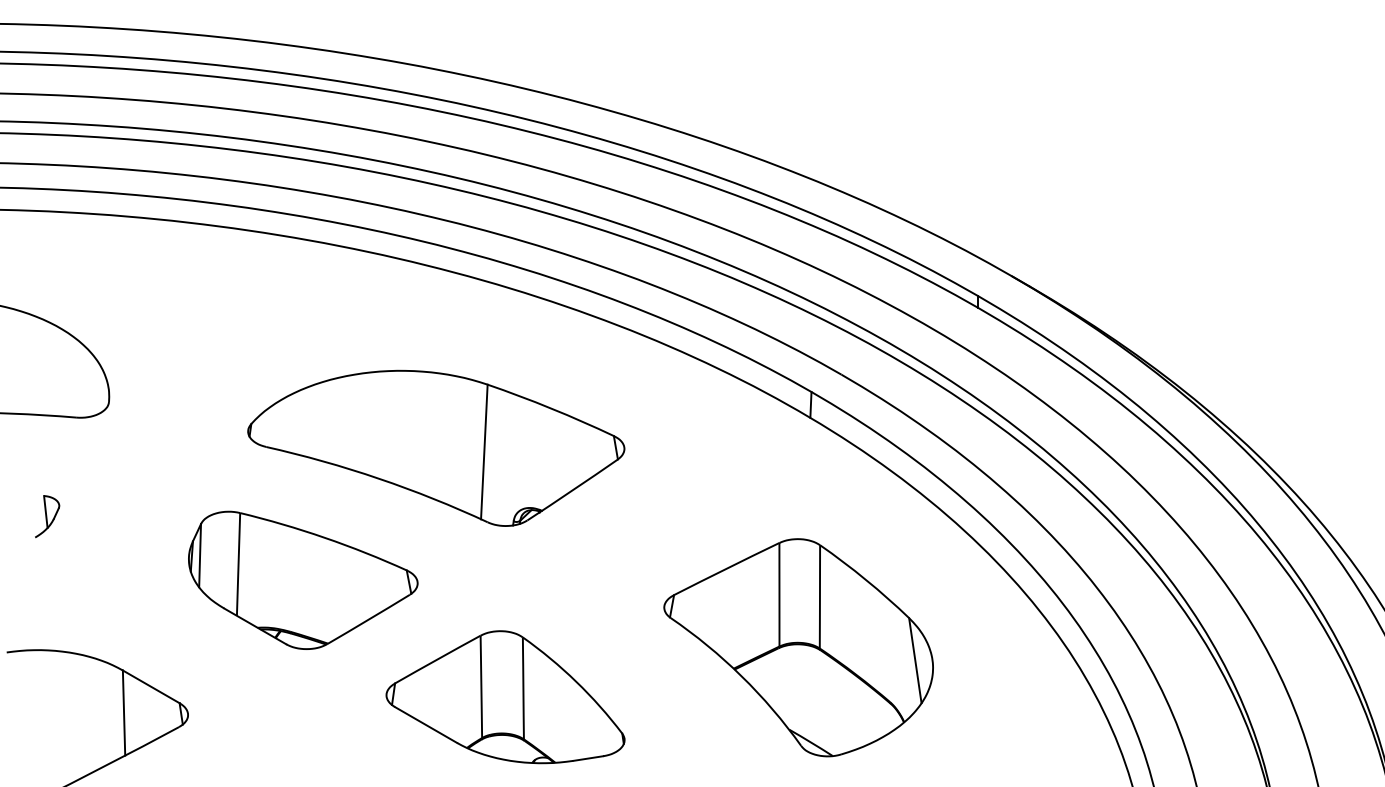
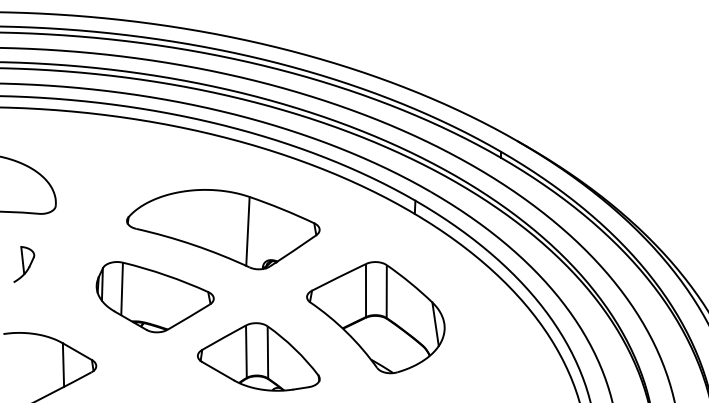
part: (47, 516) -> (24, 264), size x1.67
part: (797, 647) -> (375, 317), moved

